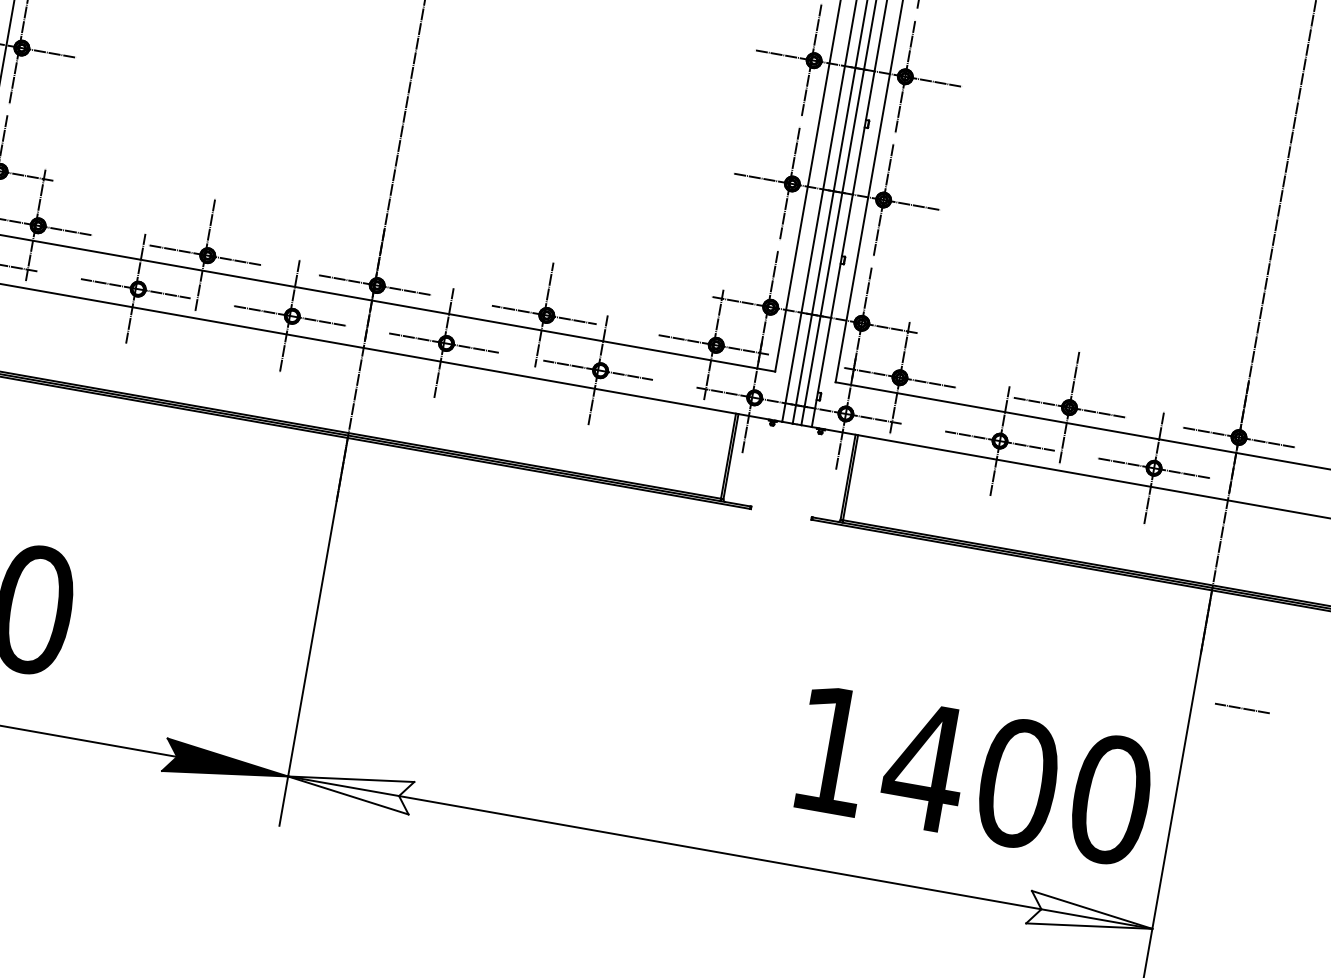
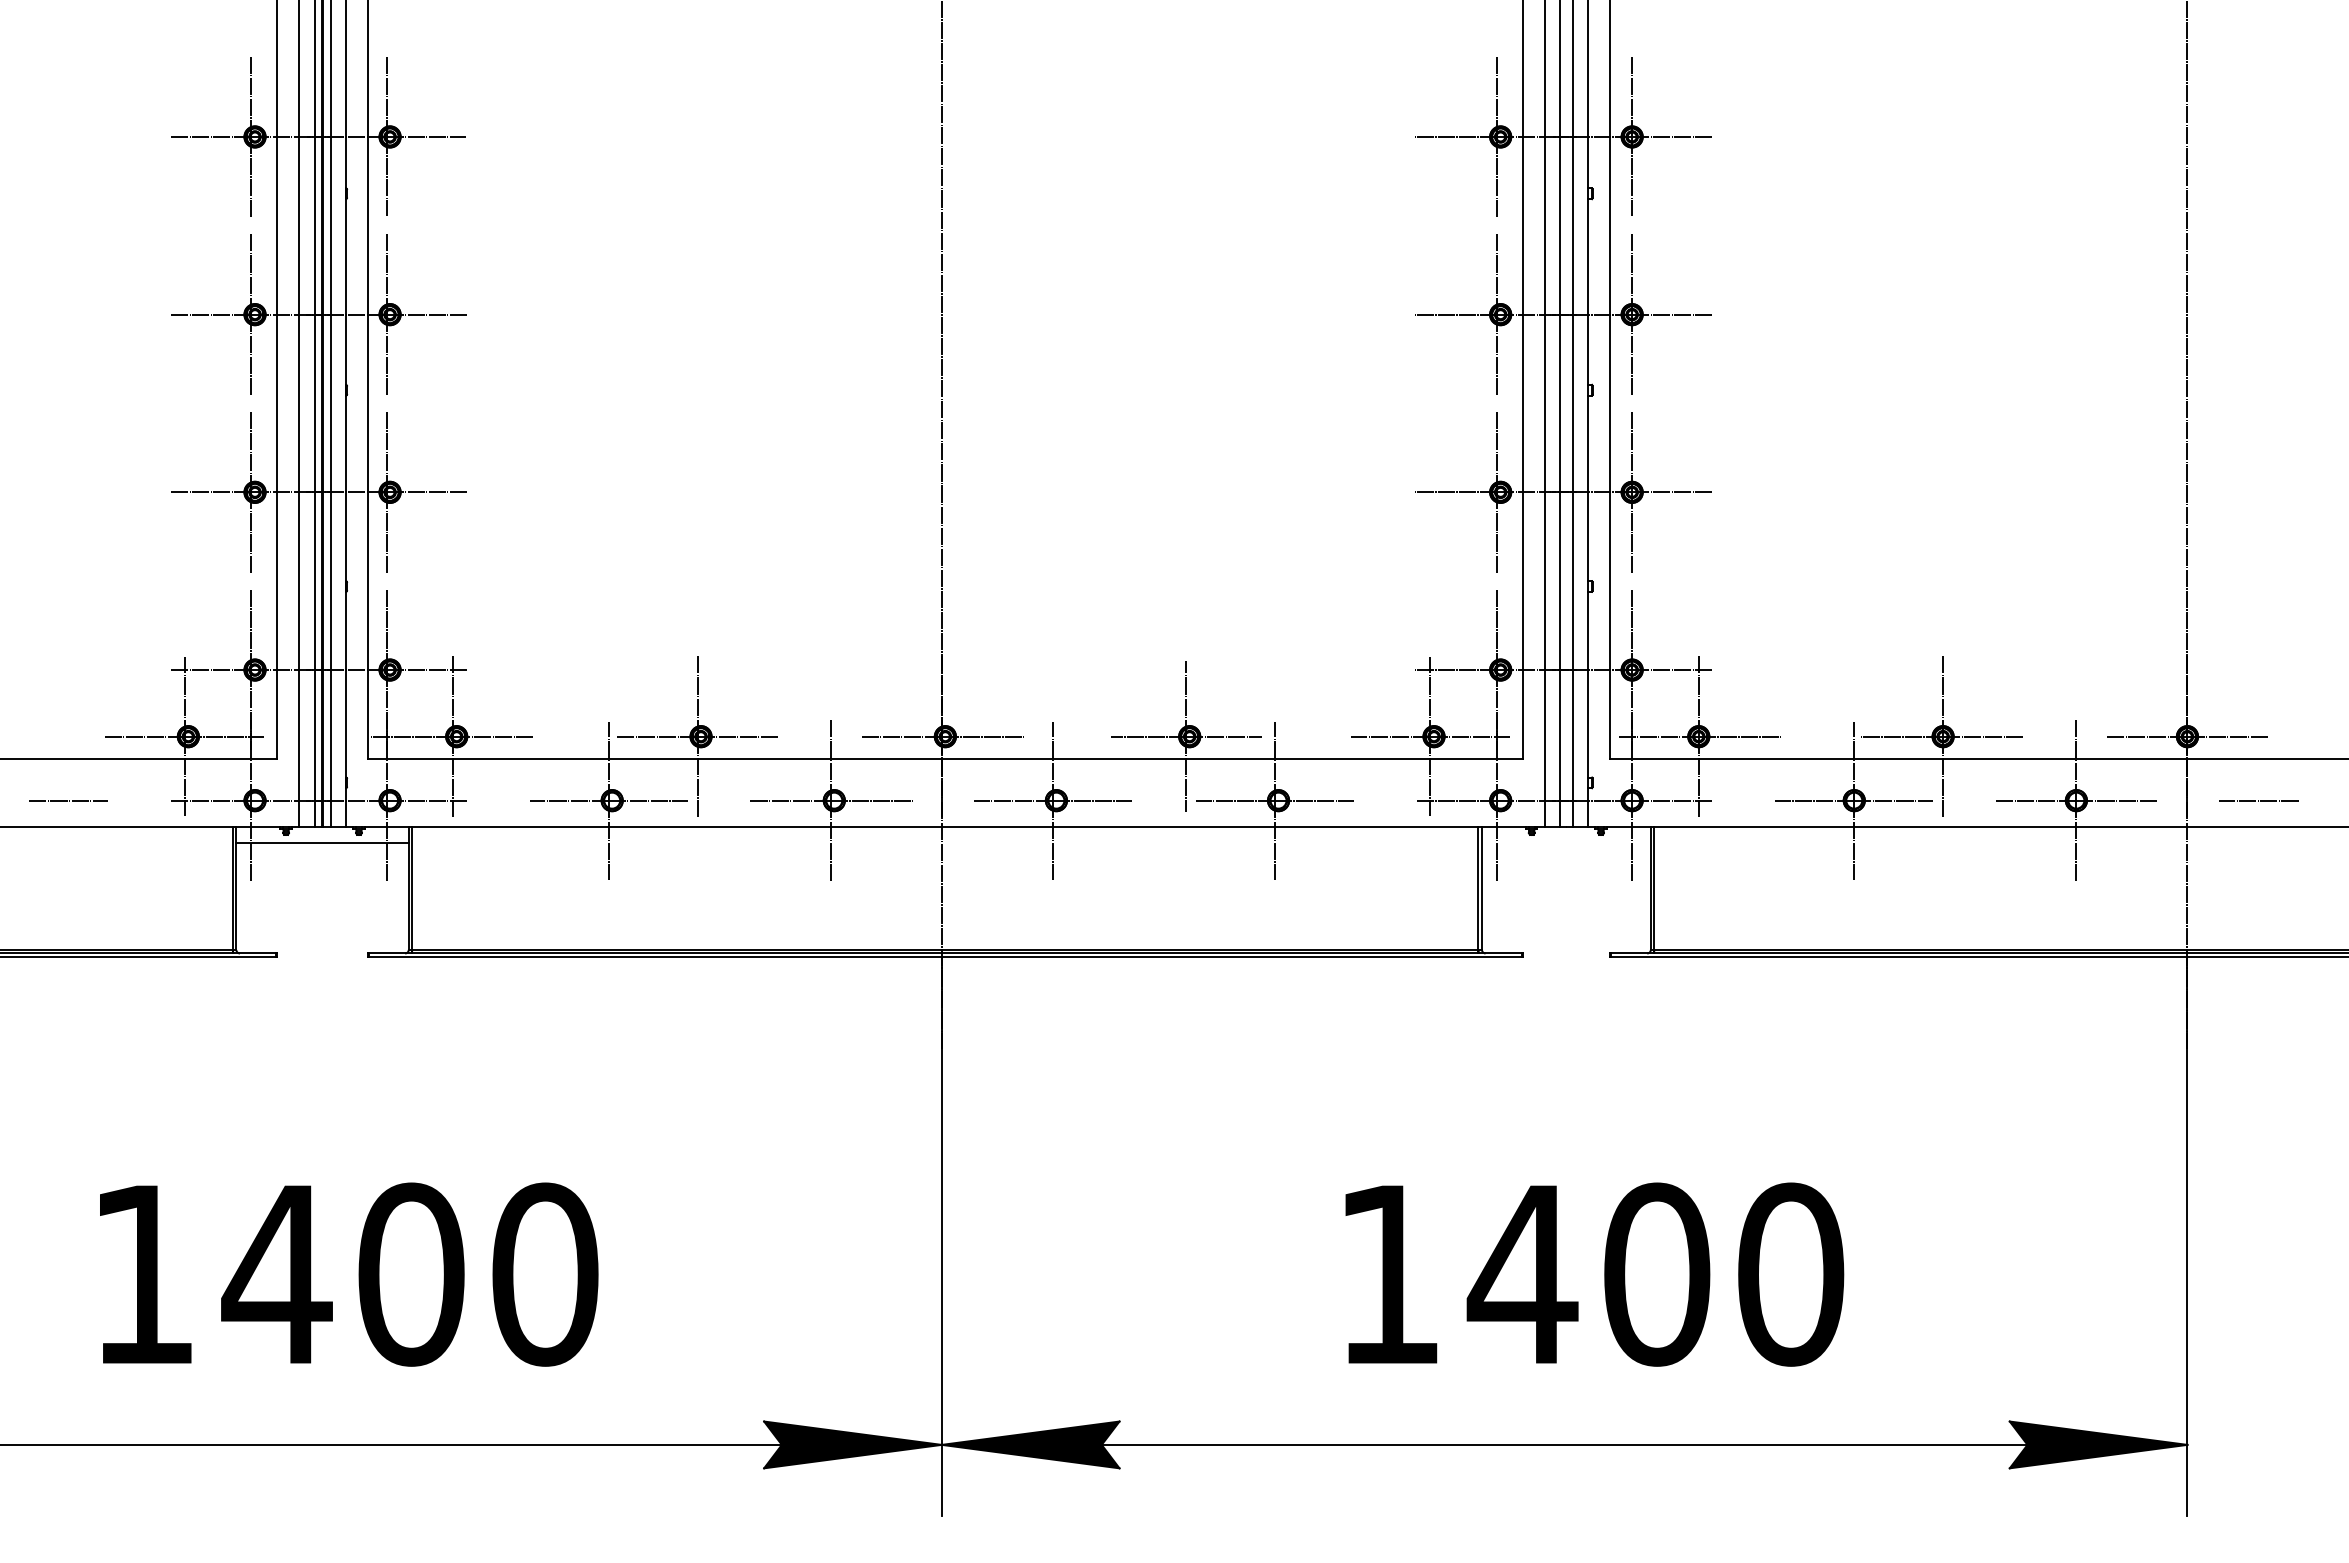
line: (1242, 708) -> (2258, 800), moved
text: (974, 775) -> (1594, 1274), moved
fill: (349, 787) -> (1030, 1444), added
fill: (1090, 917) -> (2098, 1444), added

